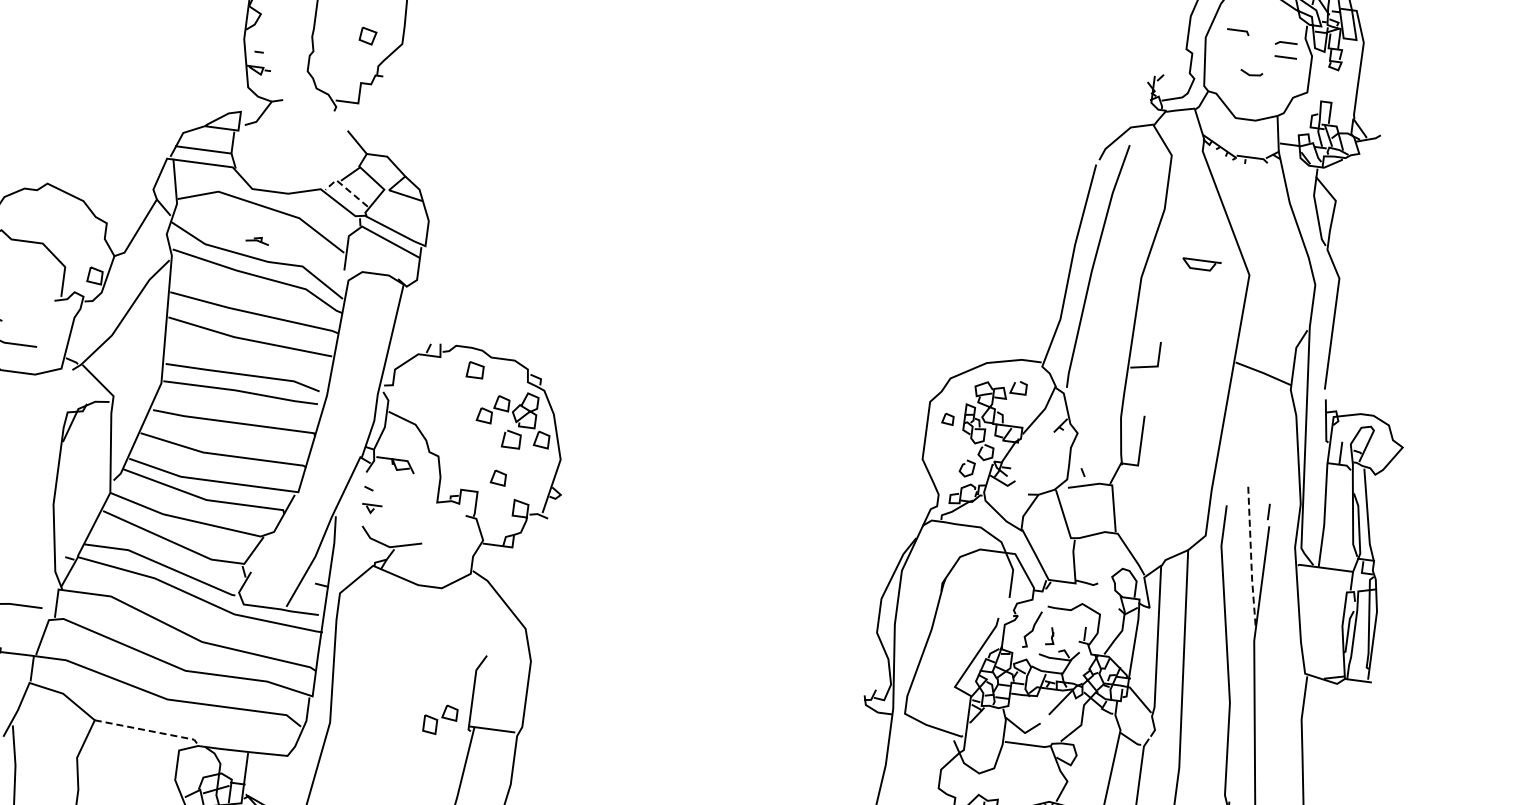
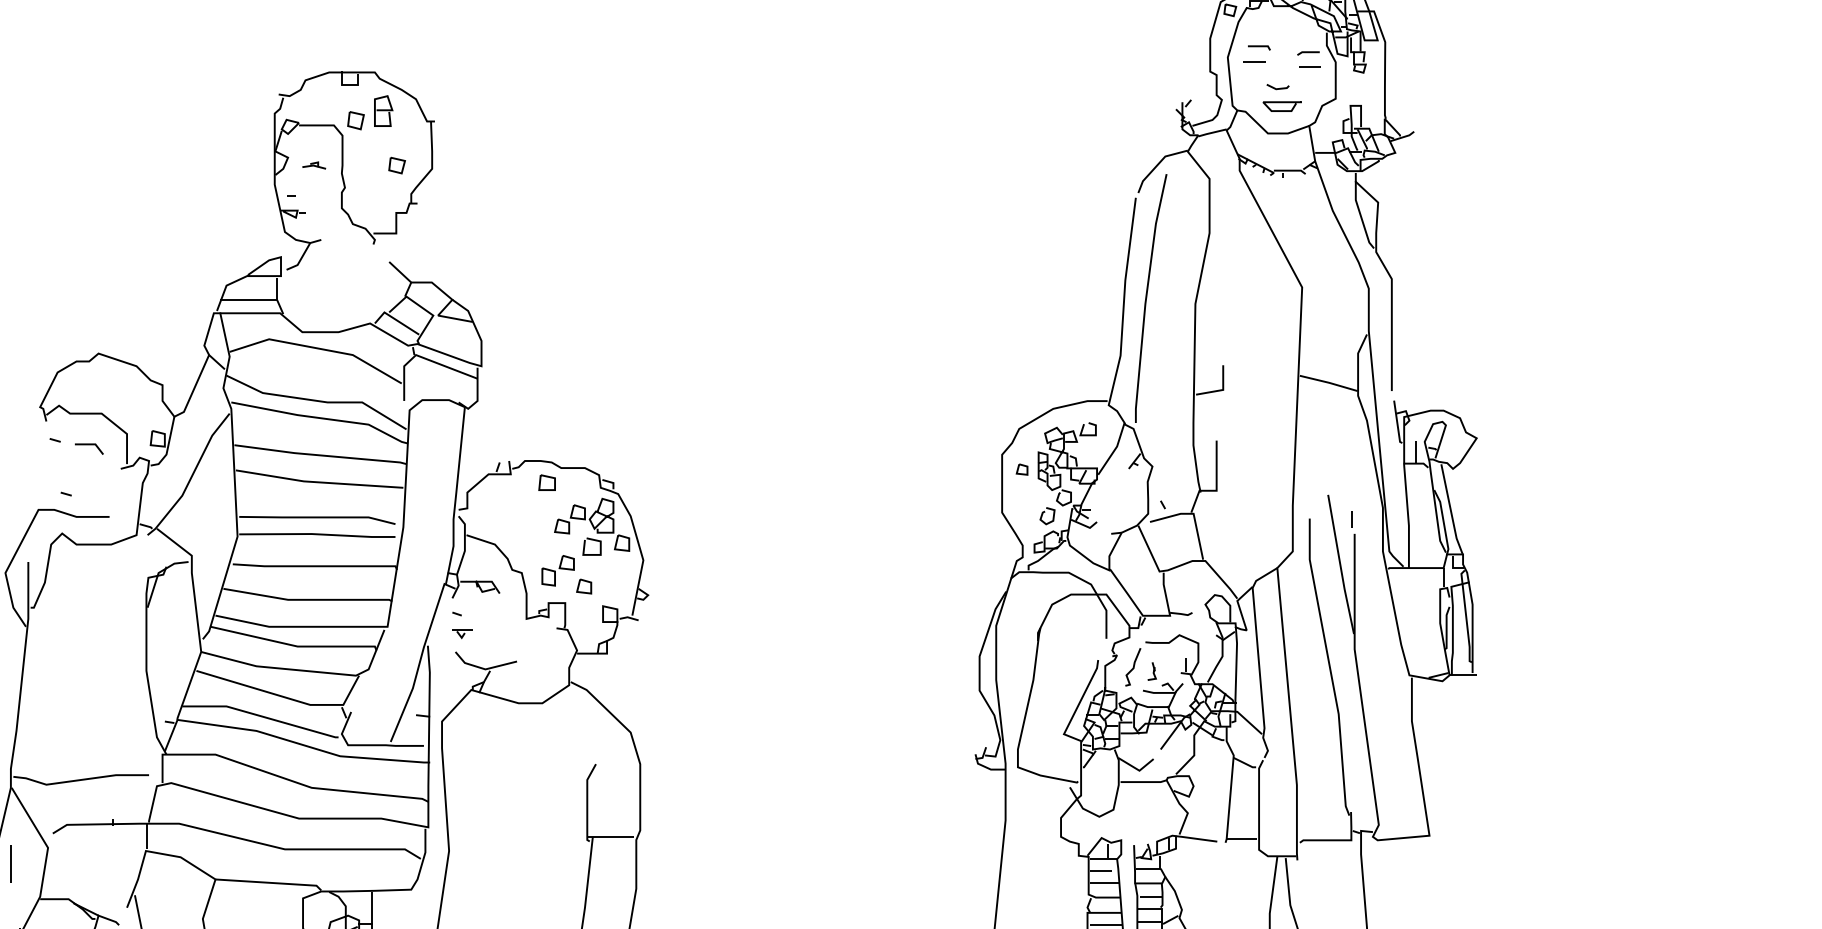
line: (1231, 44) -> (1254, 61), added
line: (346, 188) -> (395, 319), dashed -> solid
part: (257, 240) -> (314, 165), moved
curve: (1201, 261) -> (1281, 103), moved
line: (26, 273) -> (89, 445), added
line: (1251, 554) -> (1340, 564), dashed -> solid
part: (439, 719) -> (557, 570), moved
line: (147, 730) -> (269, 882), dashed -> solid

